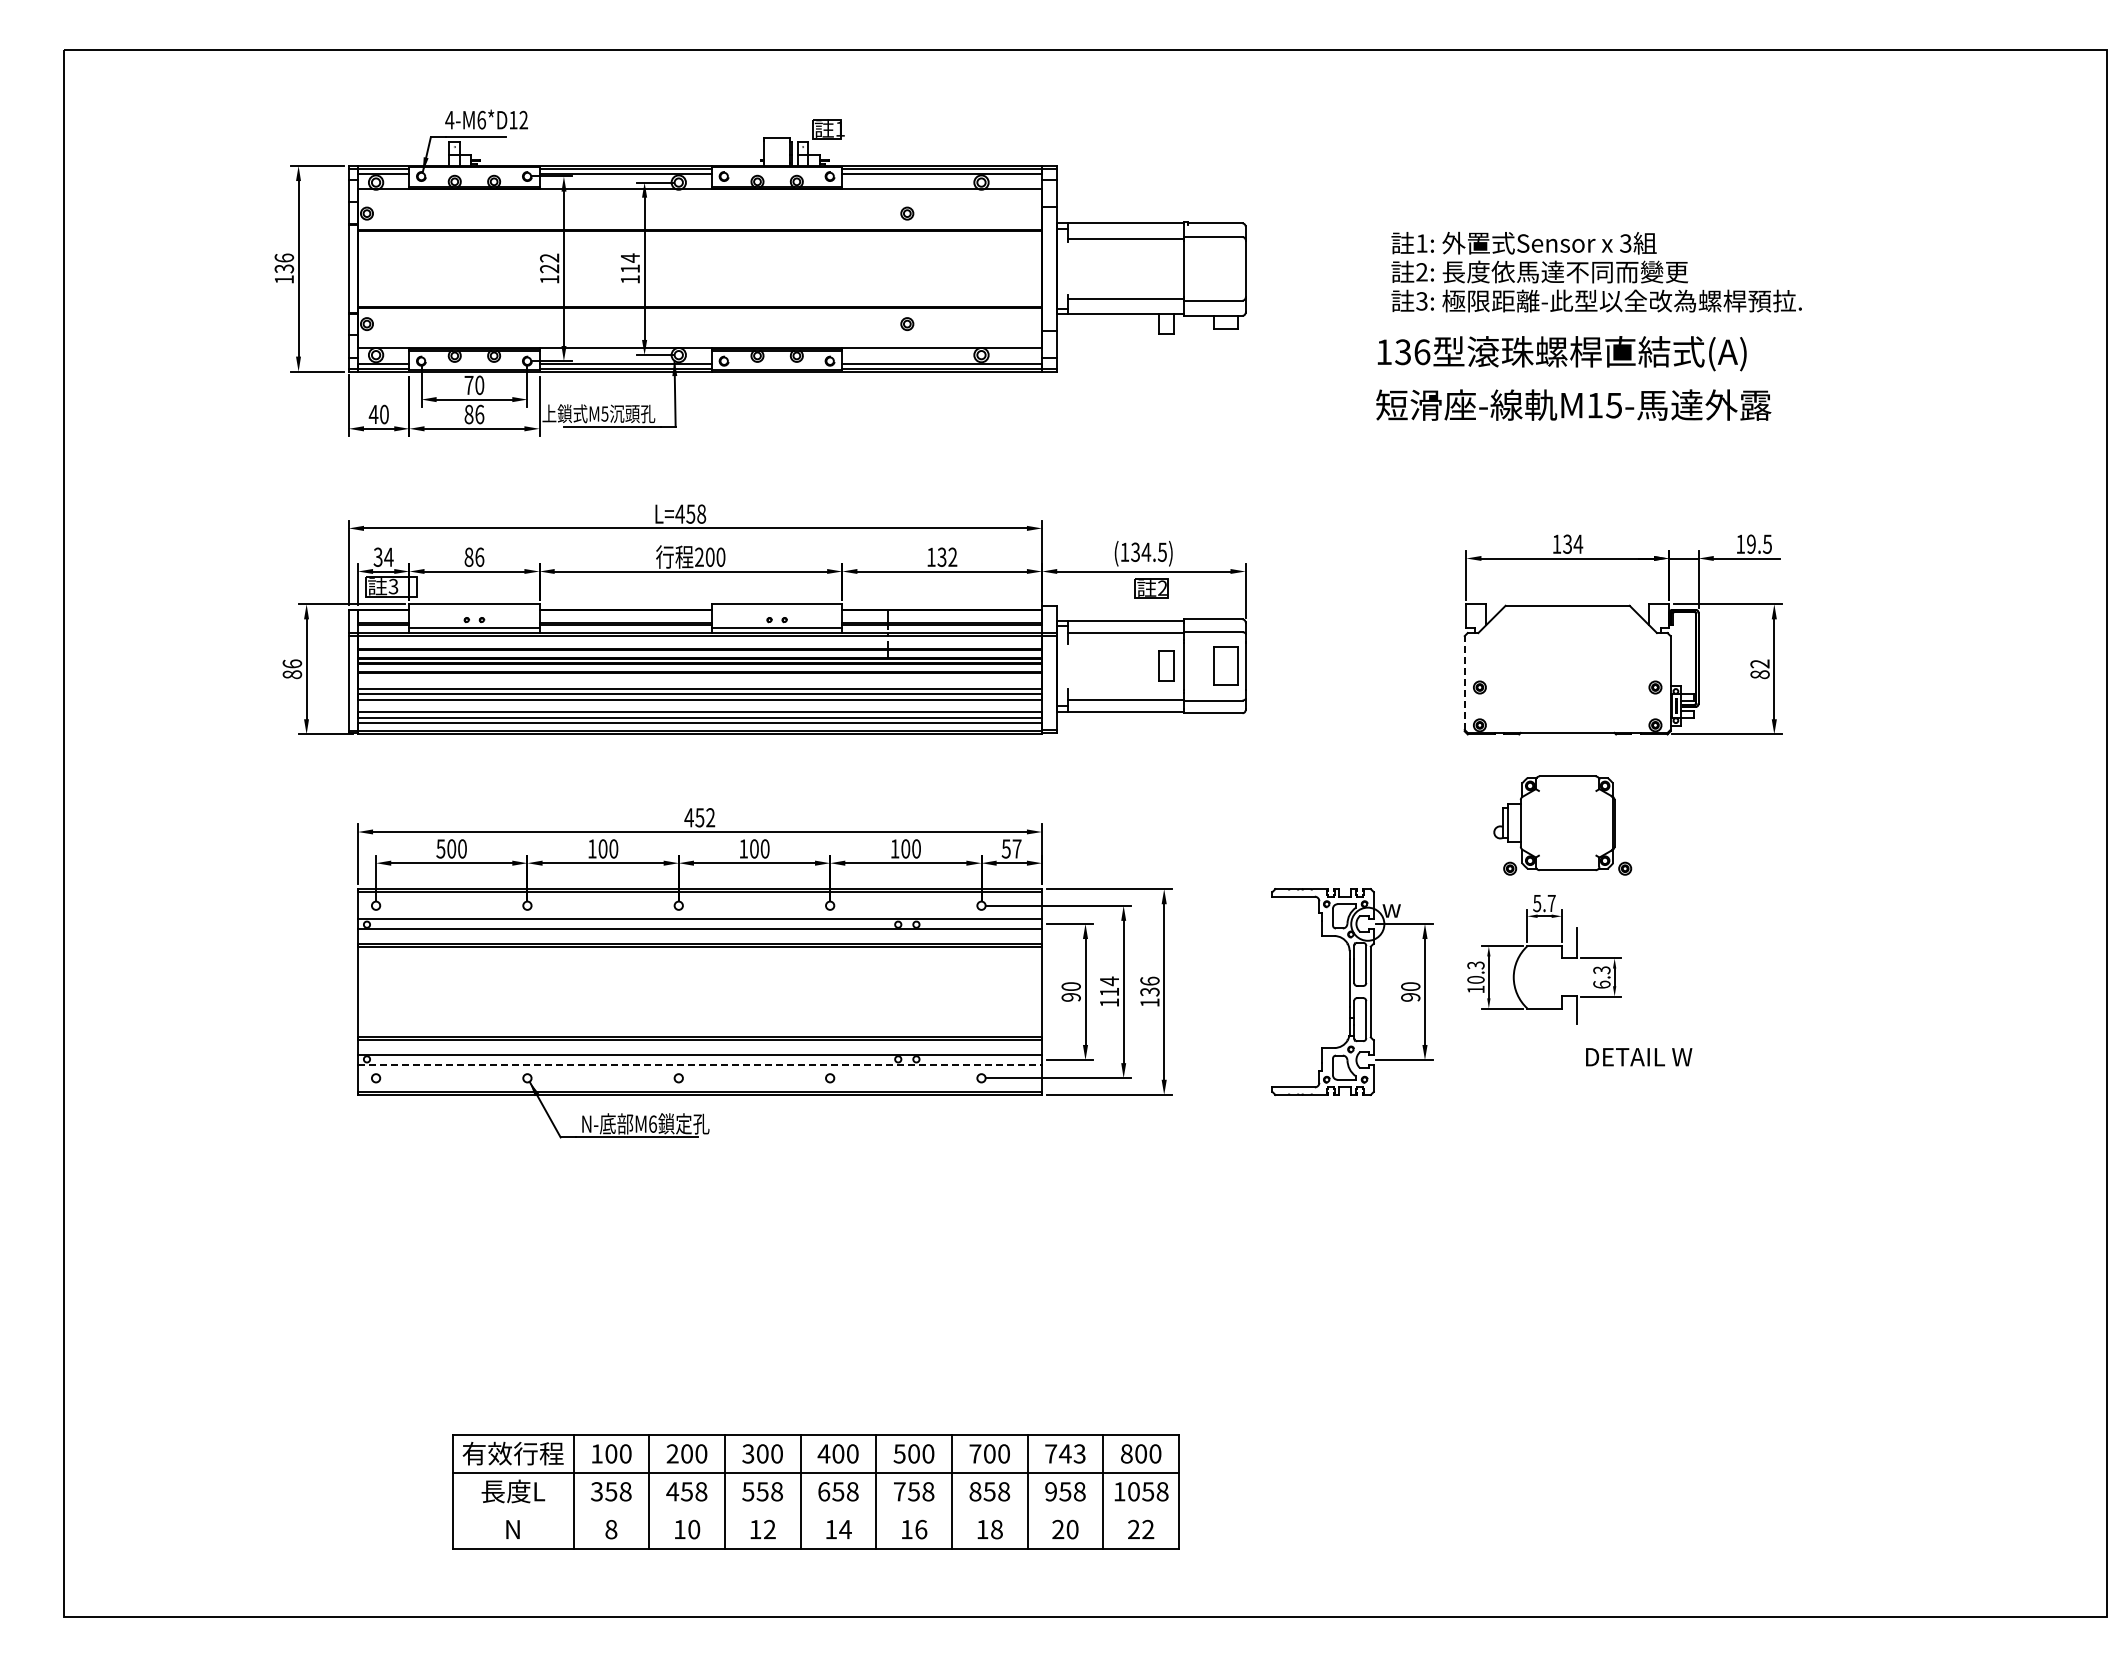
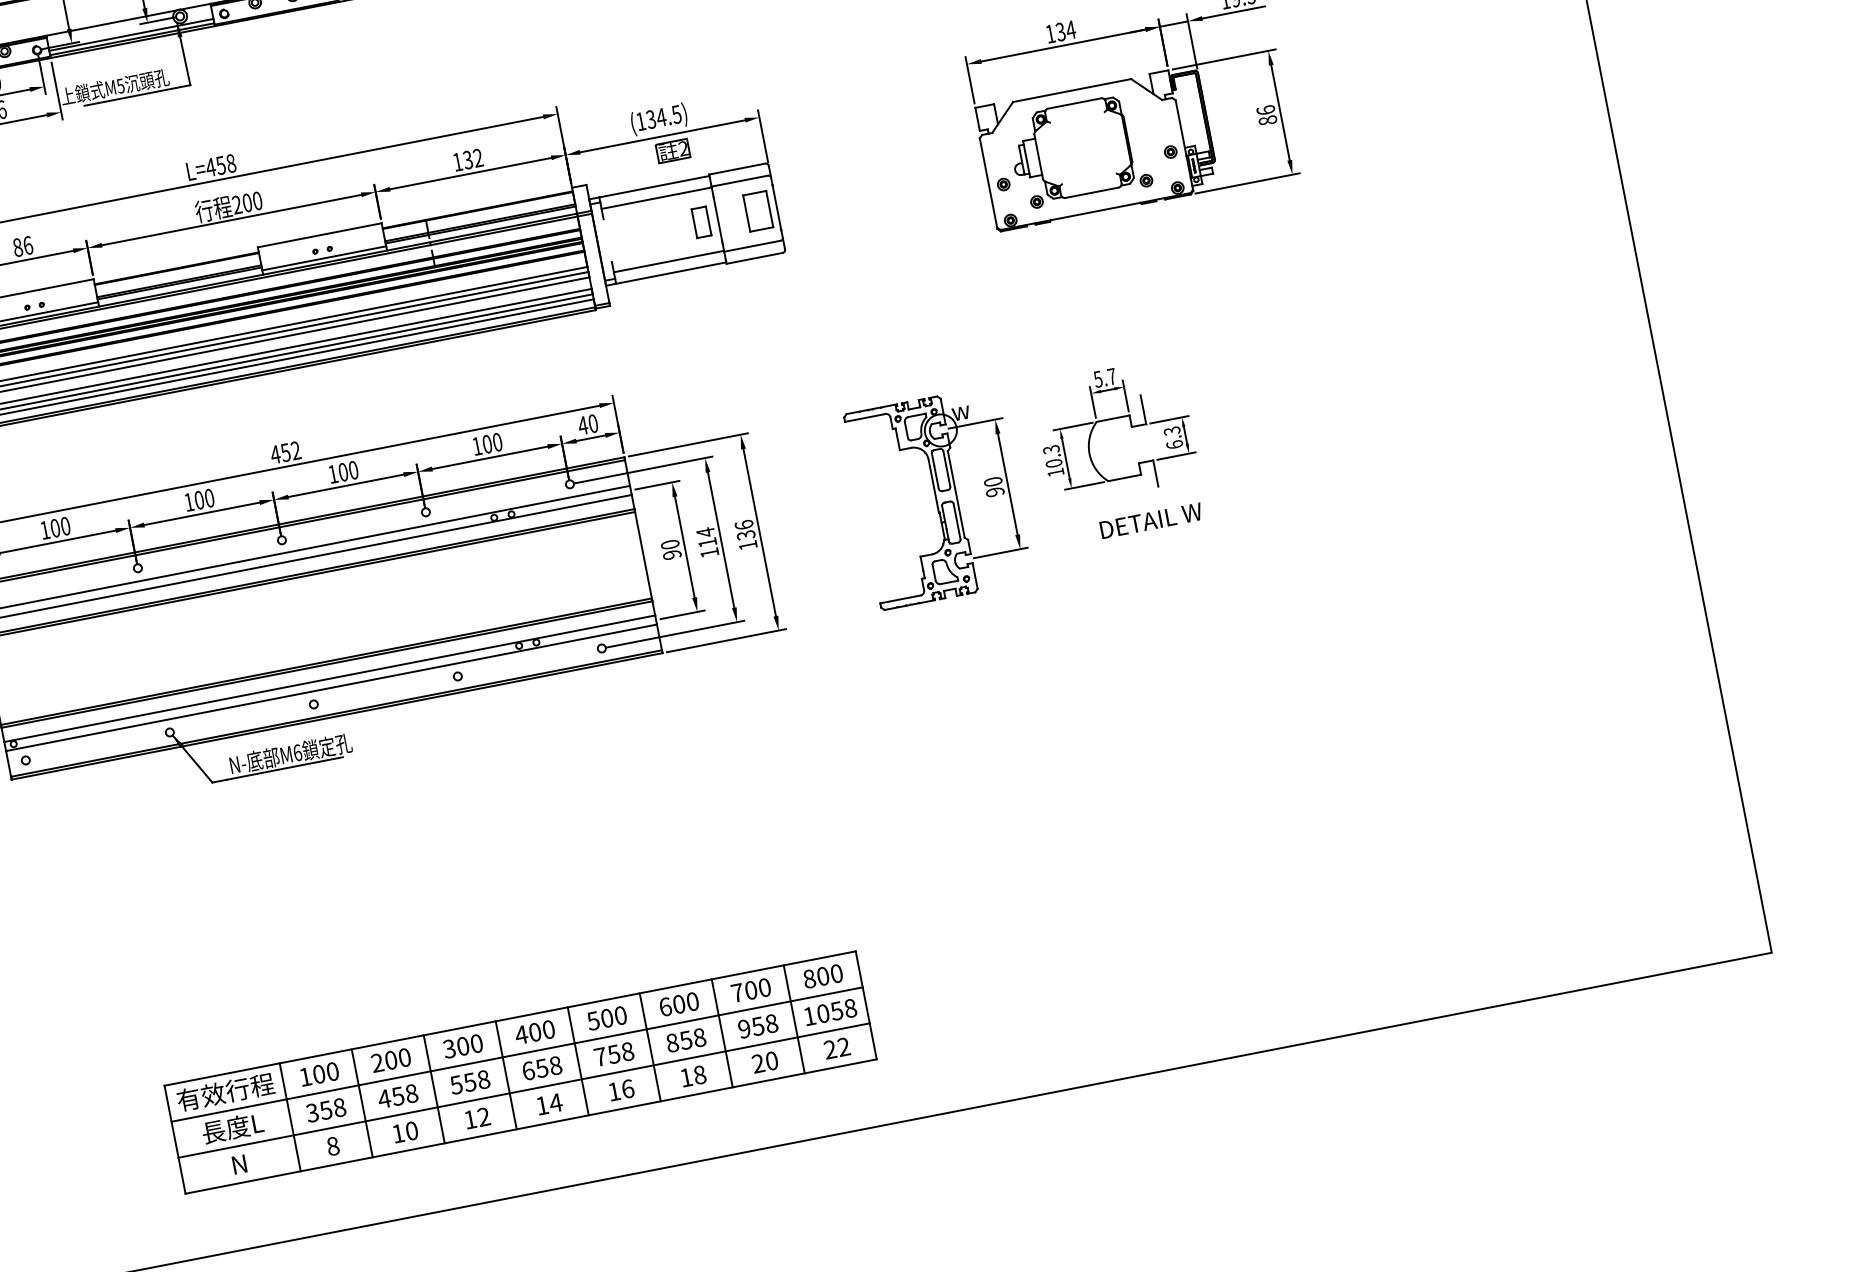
text: (1759, 663) -> (1265, 109), 82 -> 86
line: (1464, 682) -> (988, 182), dashed -> solid
part: (1562, 825) -> (1078, 151), moved
text: (440, 848) -> (44, 529), 500 -> 100
text: (1011, 848) -> (587, 424), 57 -> 40
text: (1639, 1057) -> (1151, 521), moved
line: (700, 1064) -> (331, 687), dashed -> solid
text: (975, 1453) -> (665, 1006), 700 -> 600
text: (1071, 1453) -> (756, 988), 743 -> 700
line: (815, 1510) -> (523, 1090), added

